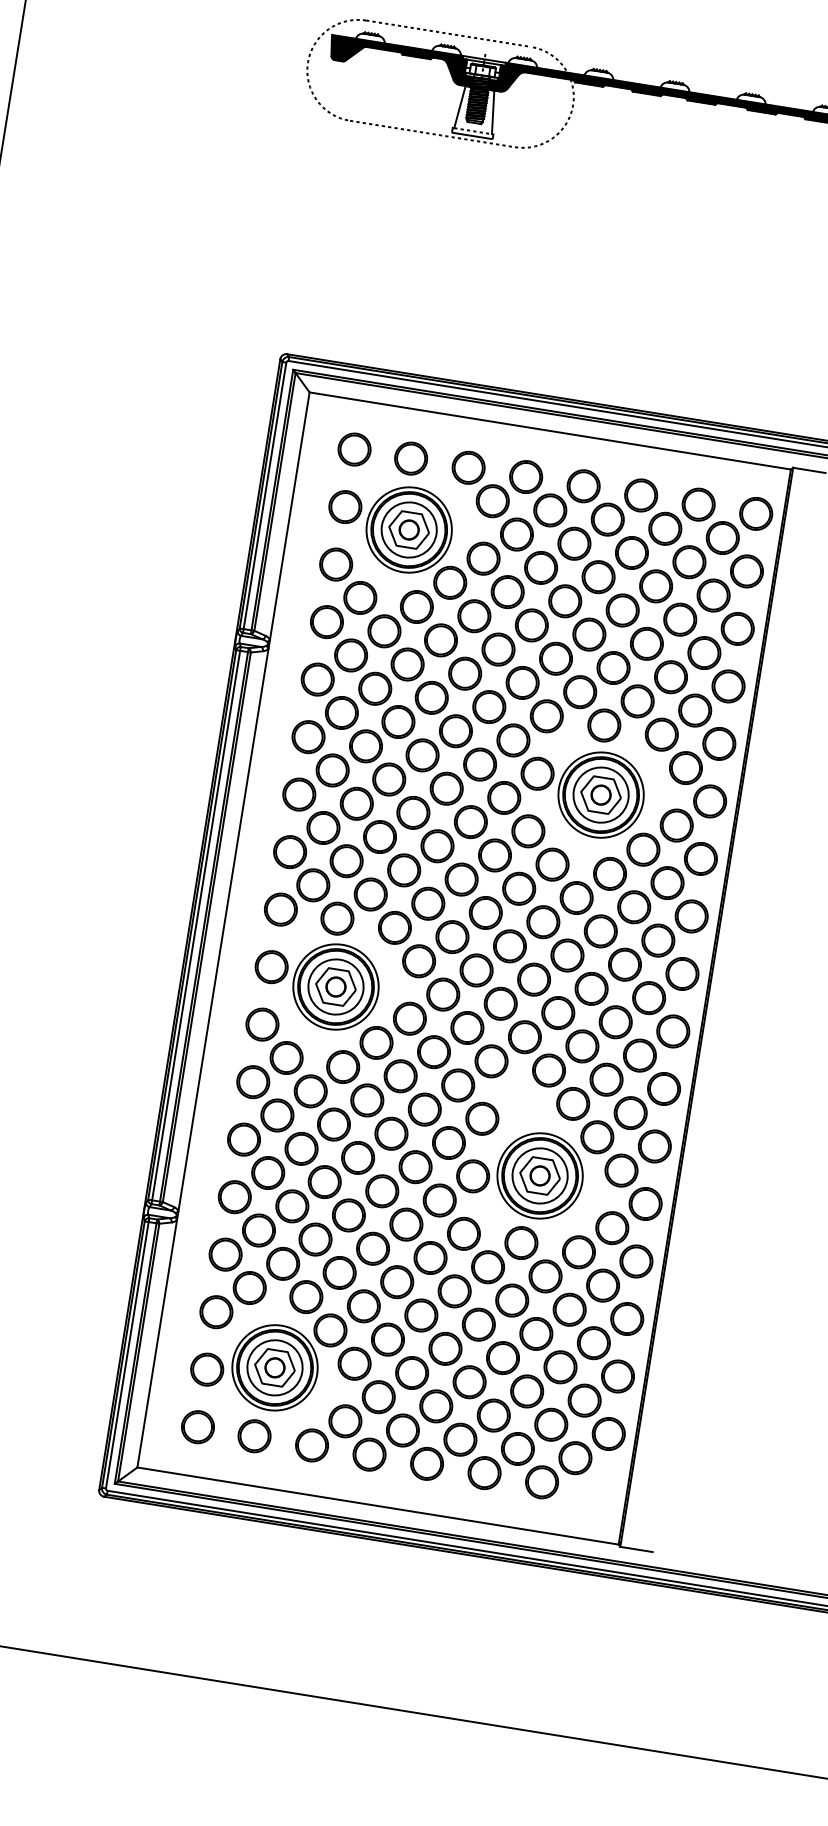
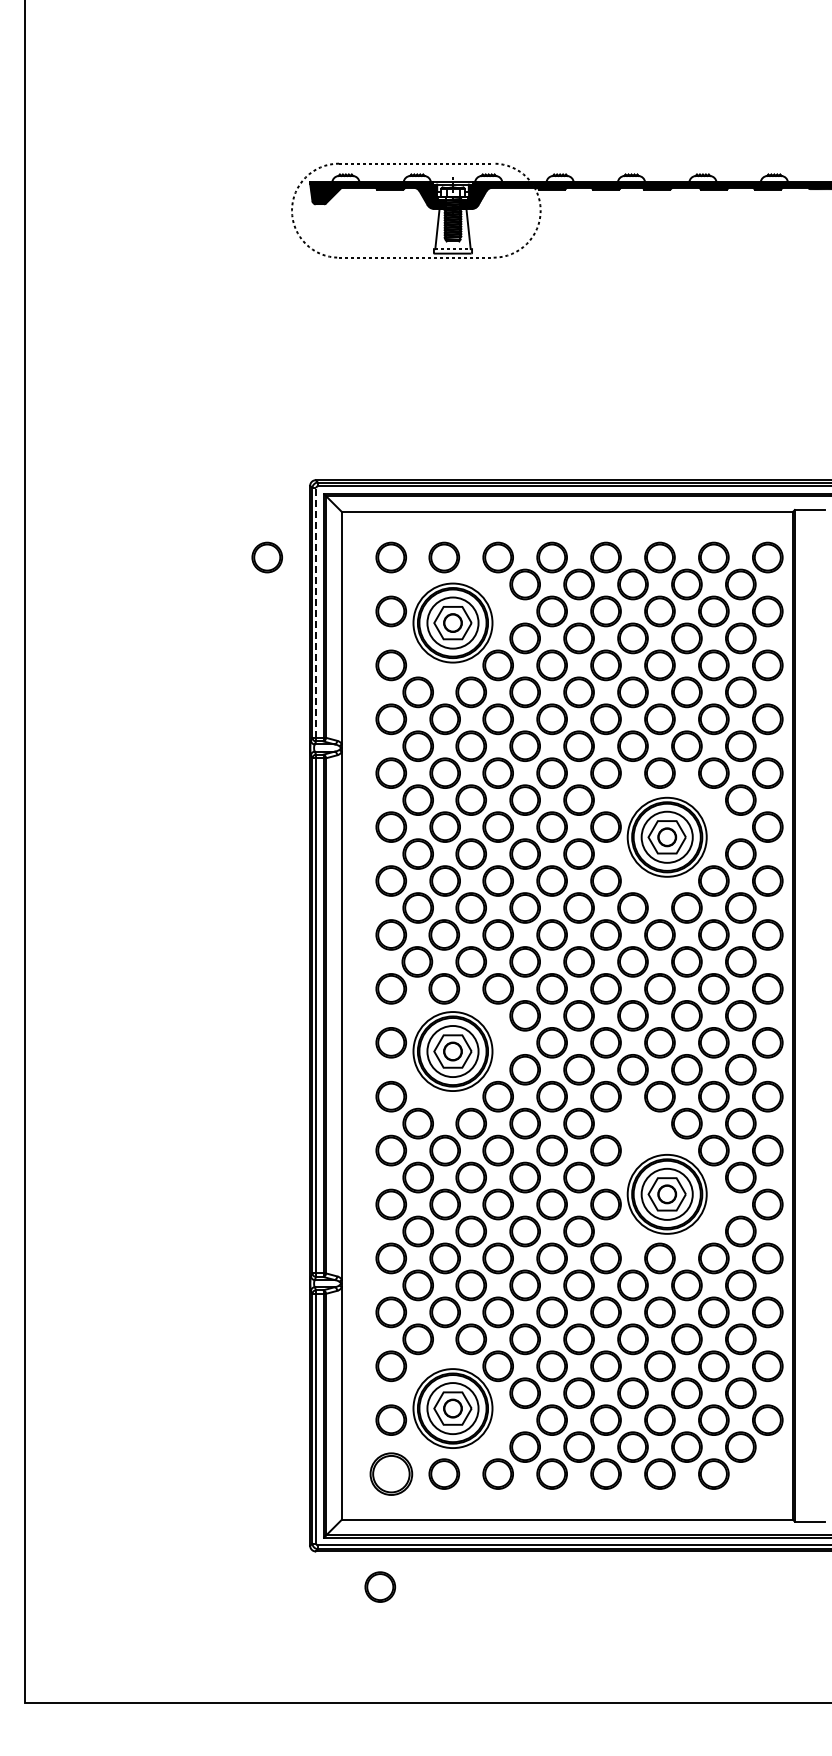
part: (222, 428) -> (267, 557), added
line: (265, 495) -> (316, 612), solid -> dashed
part: (197, 1426) -> (390, 1473), size x1.4
part: (167, 1545) -> (380, 1586), added

